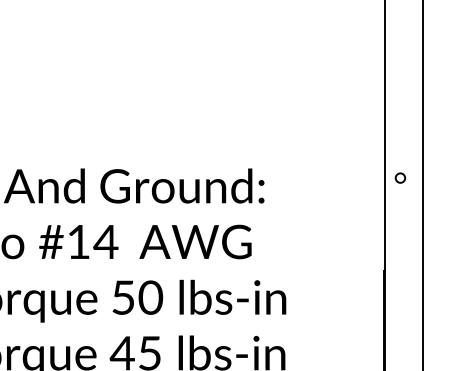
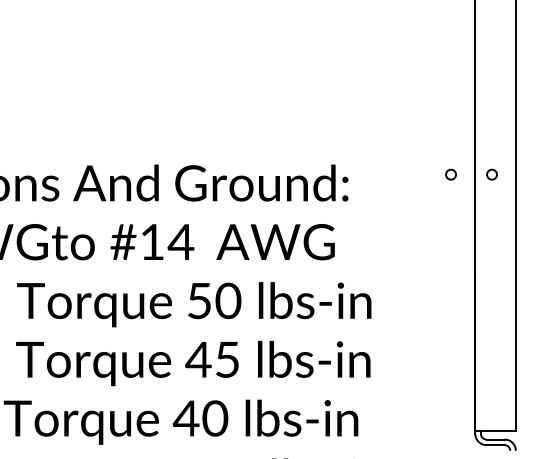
circle: (361, 177) -> (450, 174), added

